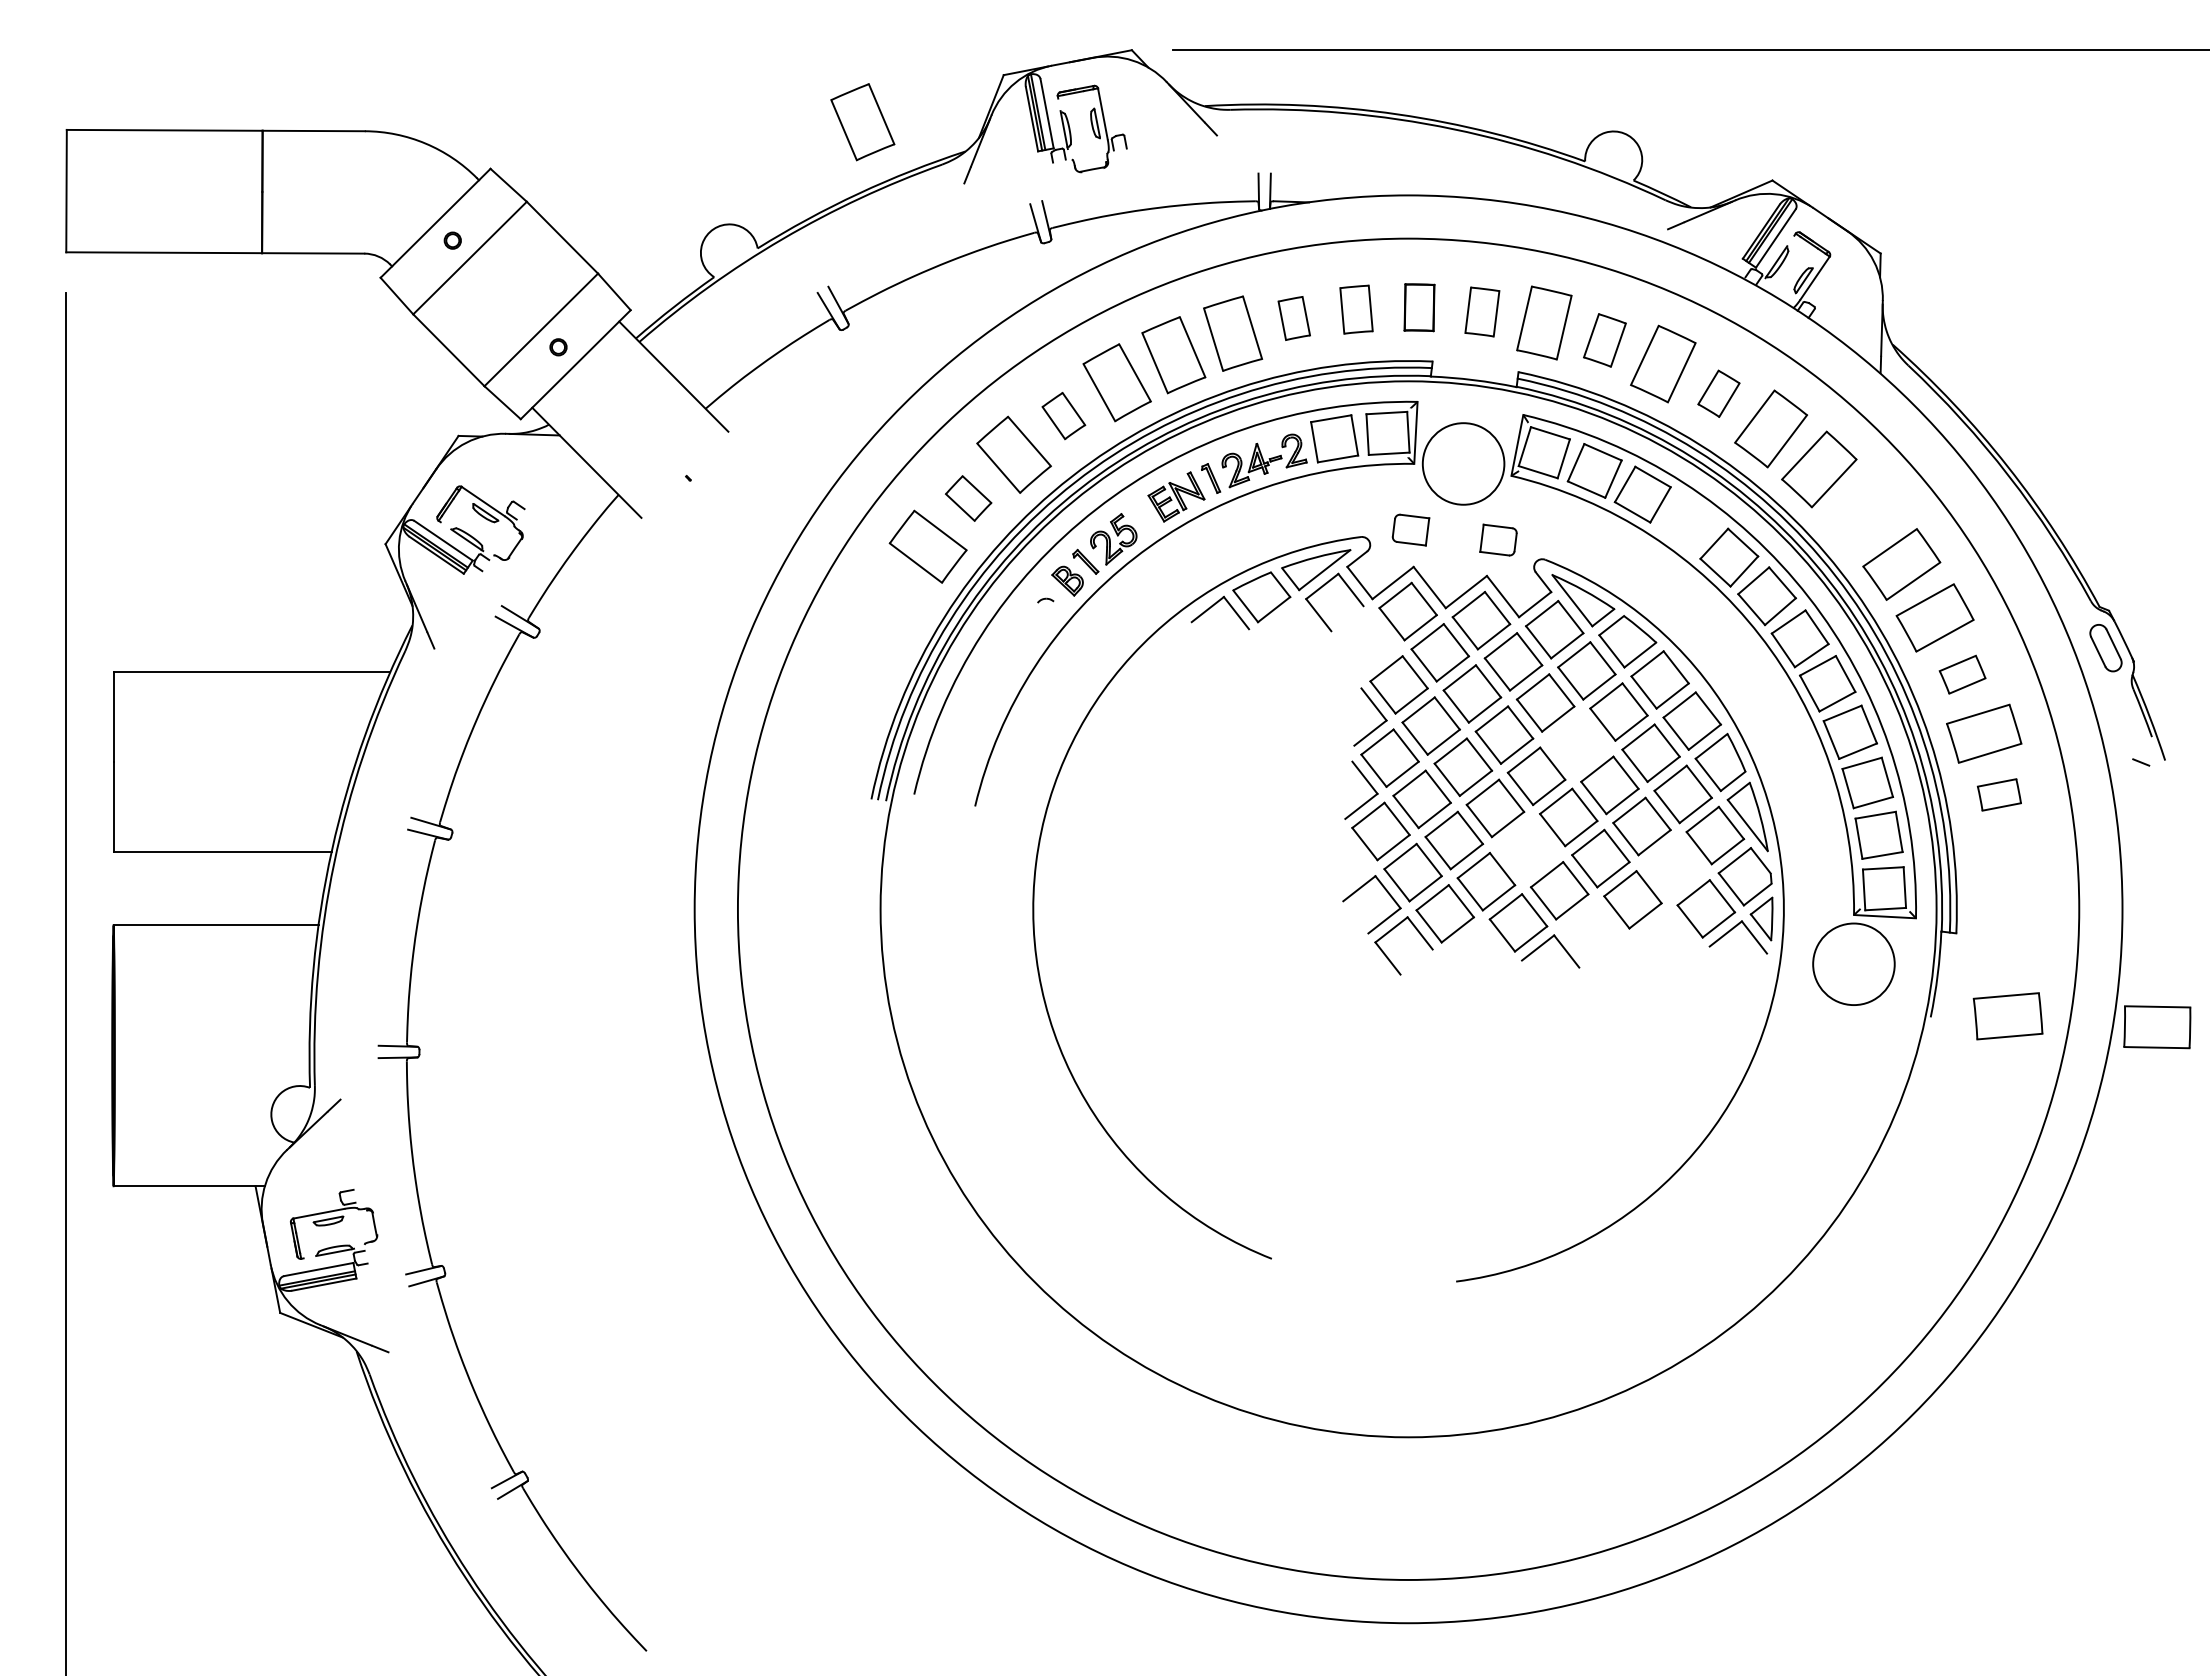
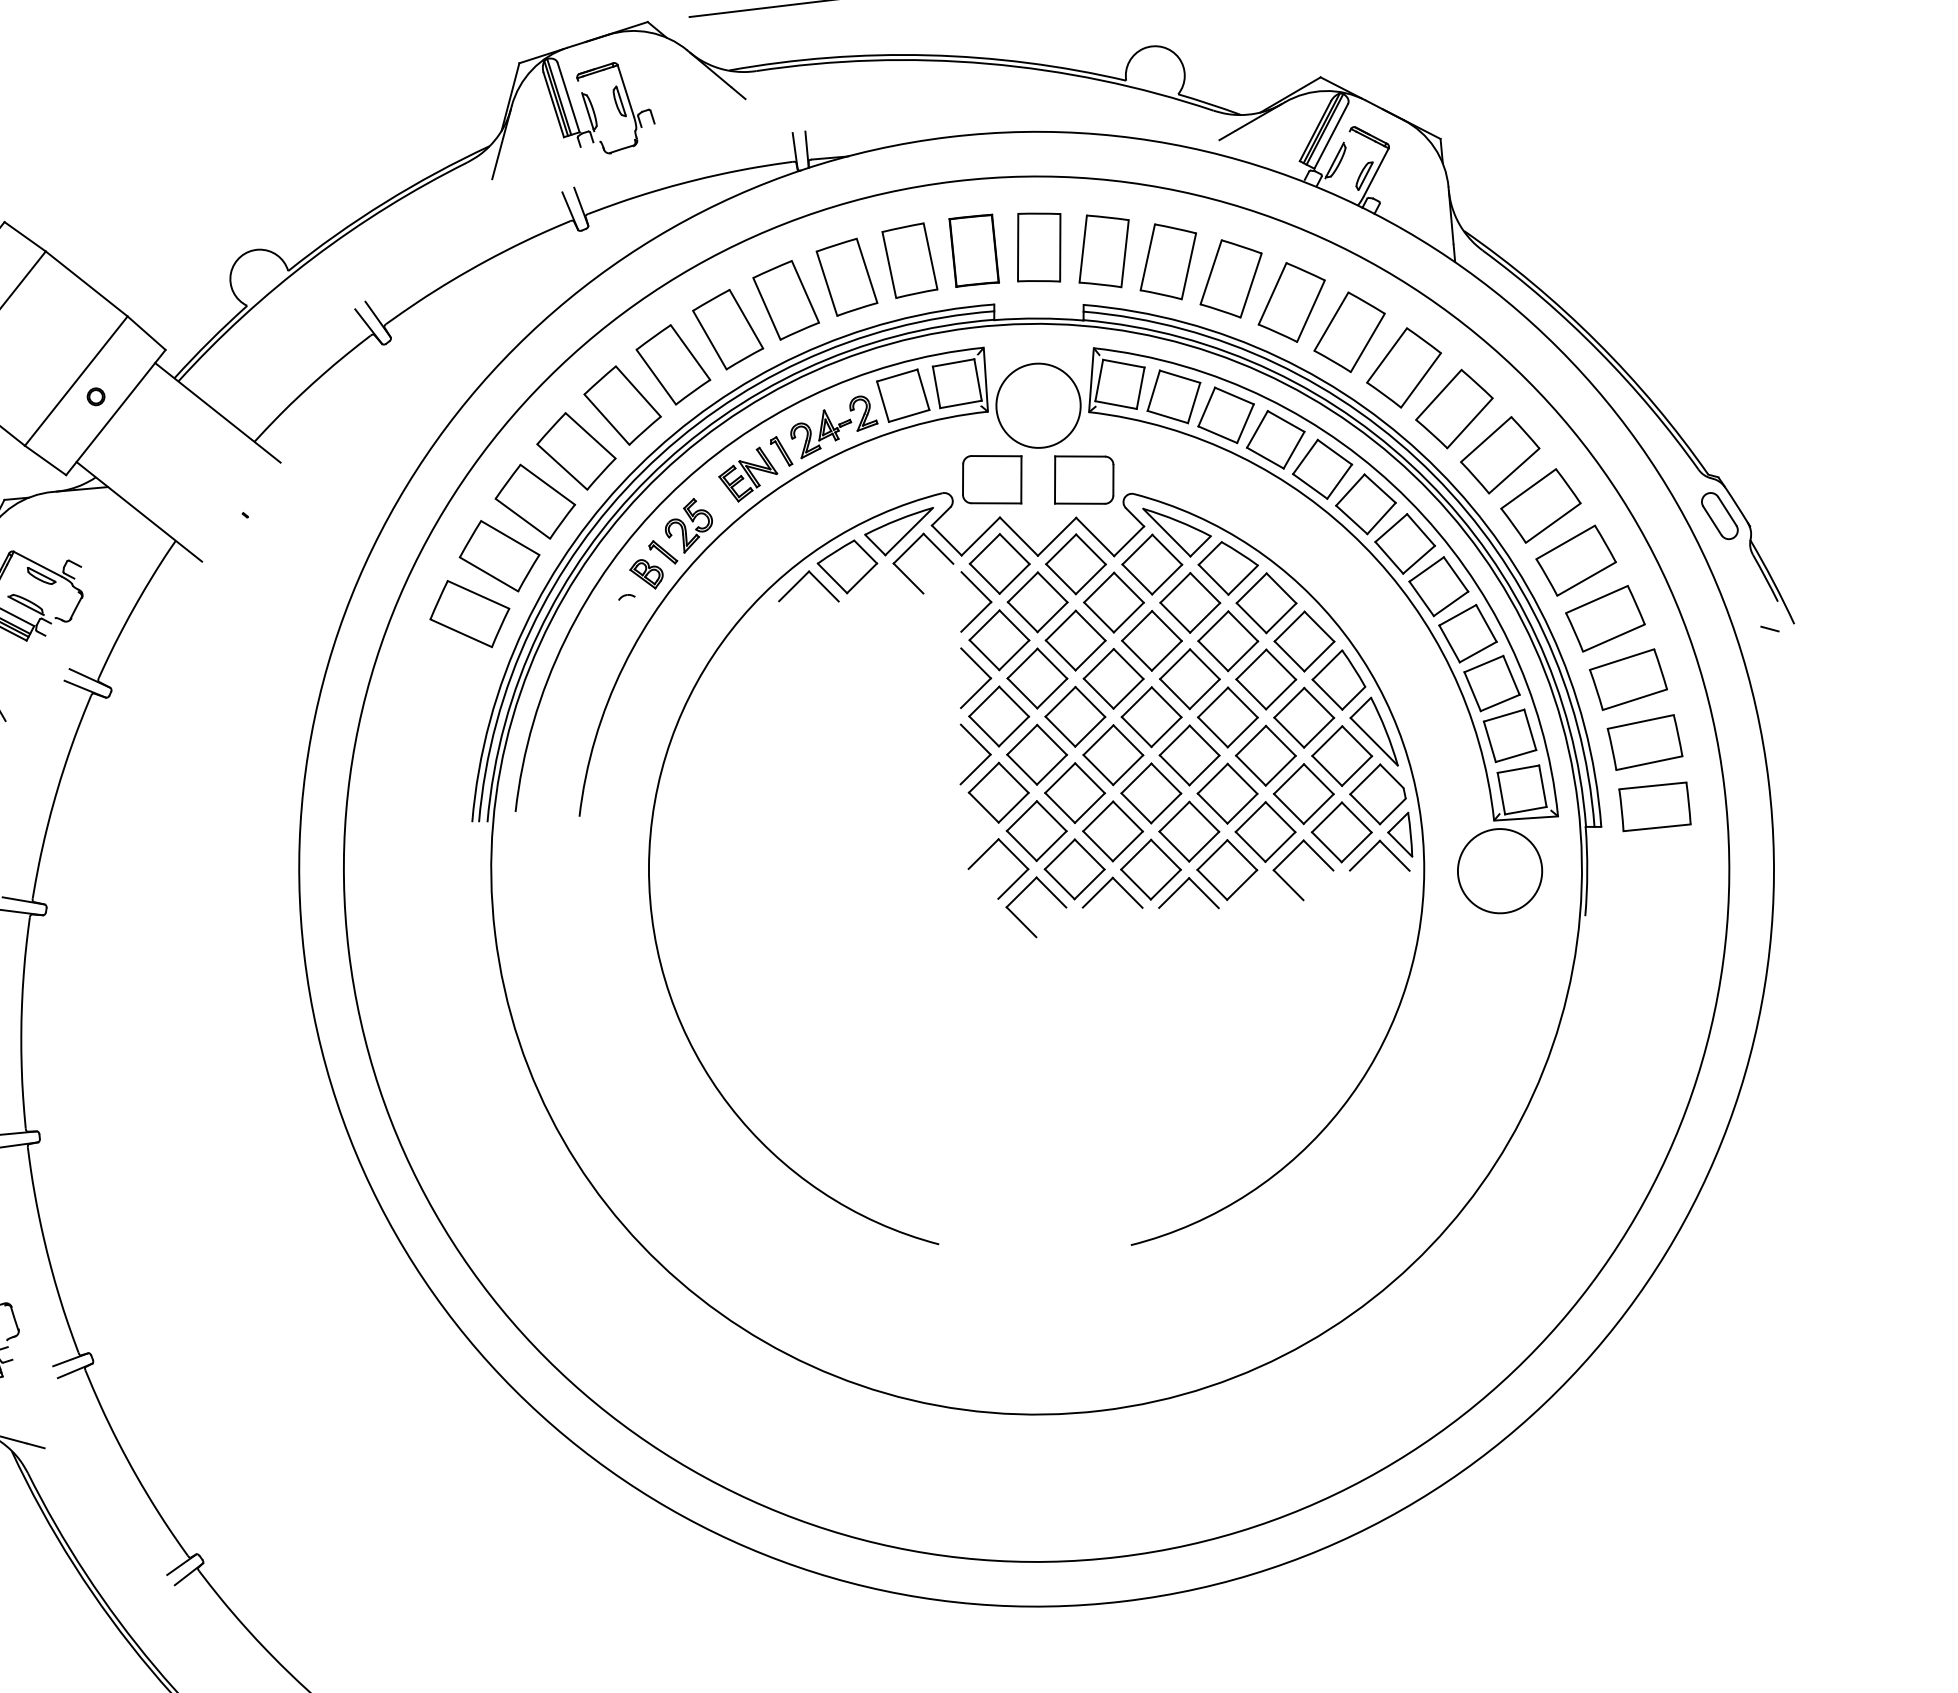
part: (862, 122) -> (380, 129), removed
part: (1419, 307) -> (974, 250), size x1.43
part: (1356, 309) -> (909, 260), size x1.43
part: (1482, 311) -> (1039, 247), size x1.43
part: (1294, 318) -> (847, 277), size x1.67
part: (1604, 340) -> (1167, 261), size x1.43
part: (1718, 393) -> (1291, 302), size x1.67
part: (1063, 415) -> (622, 405), size x1.67
part: (968, 498) -> (535, 501), size x1.67
part: (1863, 514) -> (1454, 408), added
part: (1687, 523) -> (1275, 439), added
part: (1410, 529) -> (992, 479), size x1.67
part: (1498, 539) -> (1083, 478), size x1.67
part: (892, 598) -> (469, 613), added
part: (1386, 637) -> (980, 593), added
part: (1962, 674) -> (1575, 560), size x1.67
part: (1577, 743) -> (1189, 678), added
part: (1999, 794) -> (1628, 679), size x1.67
part: (1527, 849) -> (1151, 793), added
part: (1673, 867) -> (1303, 793), added
part: (1652, 926) -> (1288, 857), added
part: (1591, 931) -> (1226, 869), added
part: (1472, 934) -> (1105, 887), added
part: (2007, 1016) -> (1644, 742), moved
part: (2157, 1027) -> (1655, 807), moved

